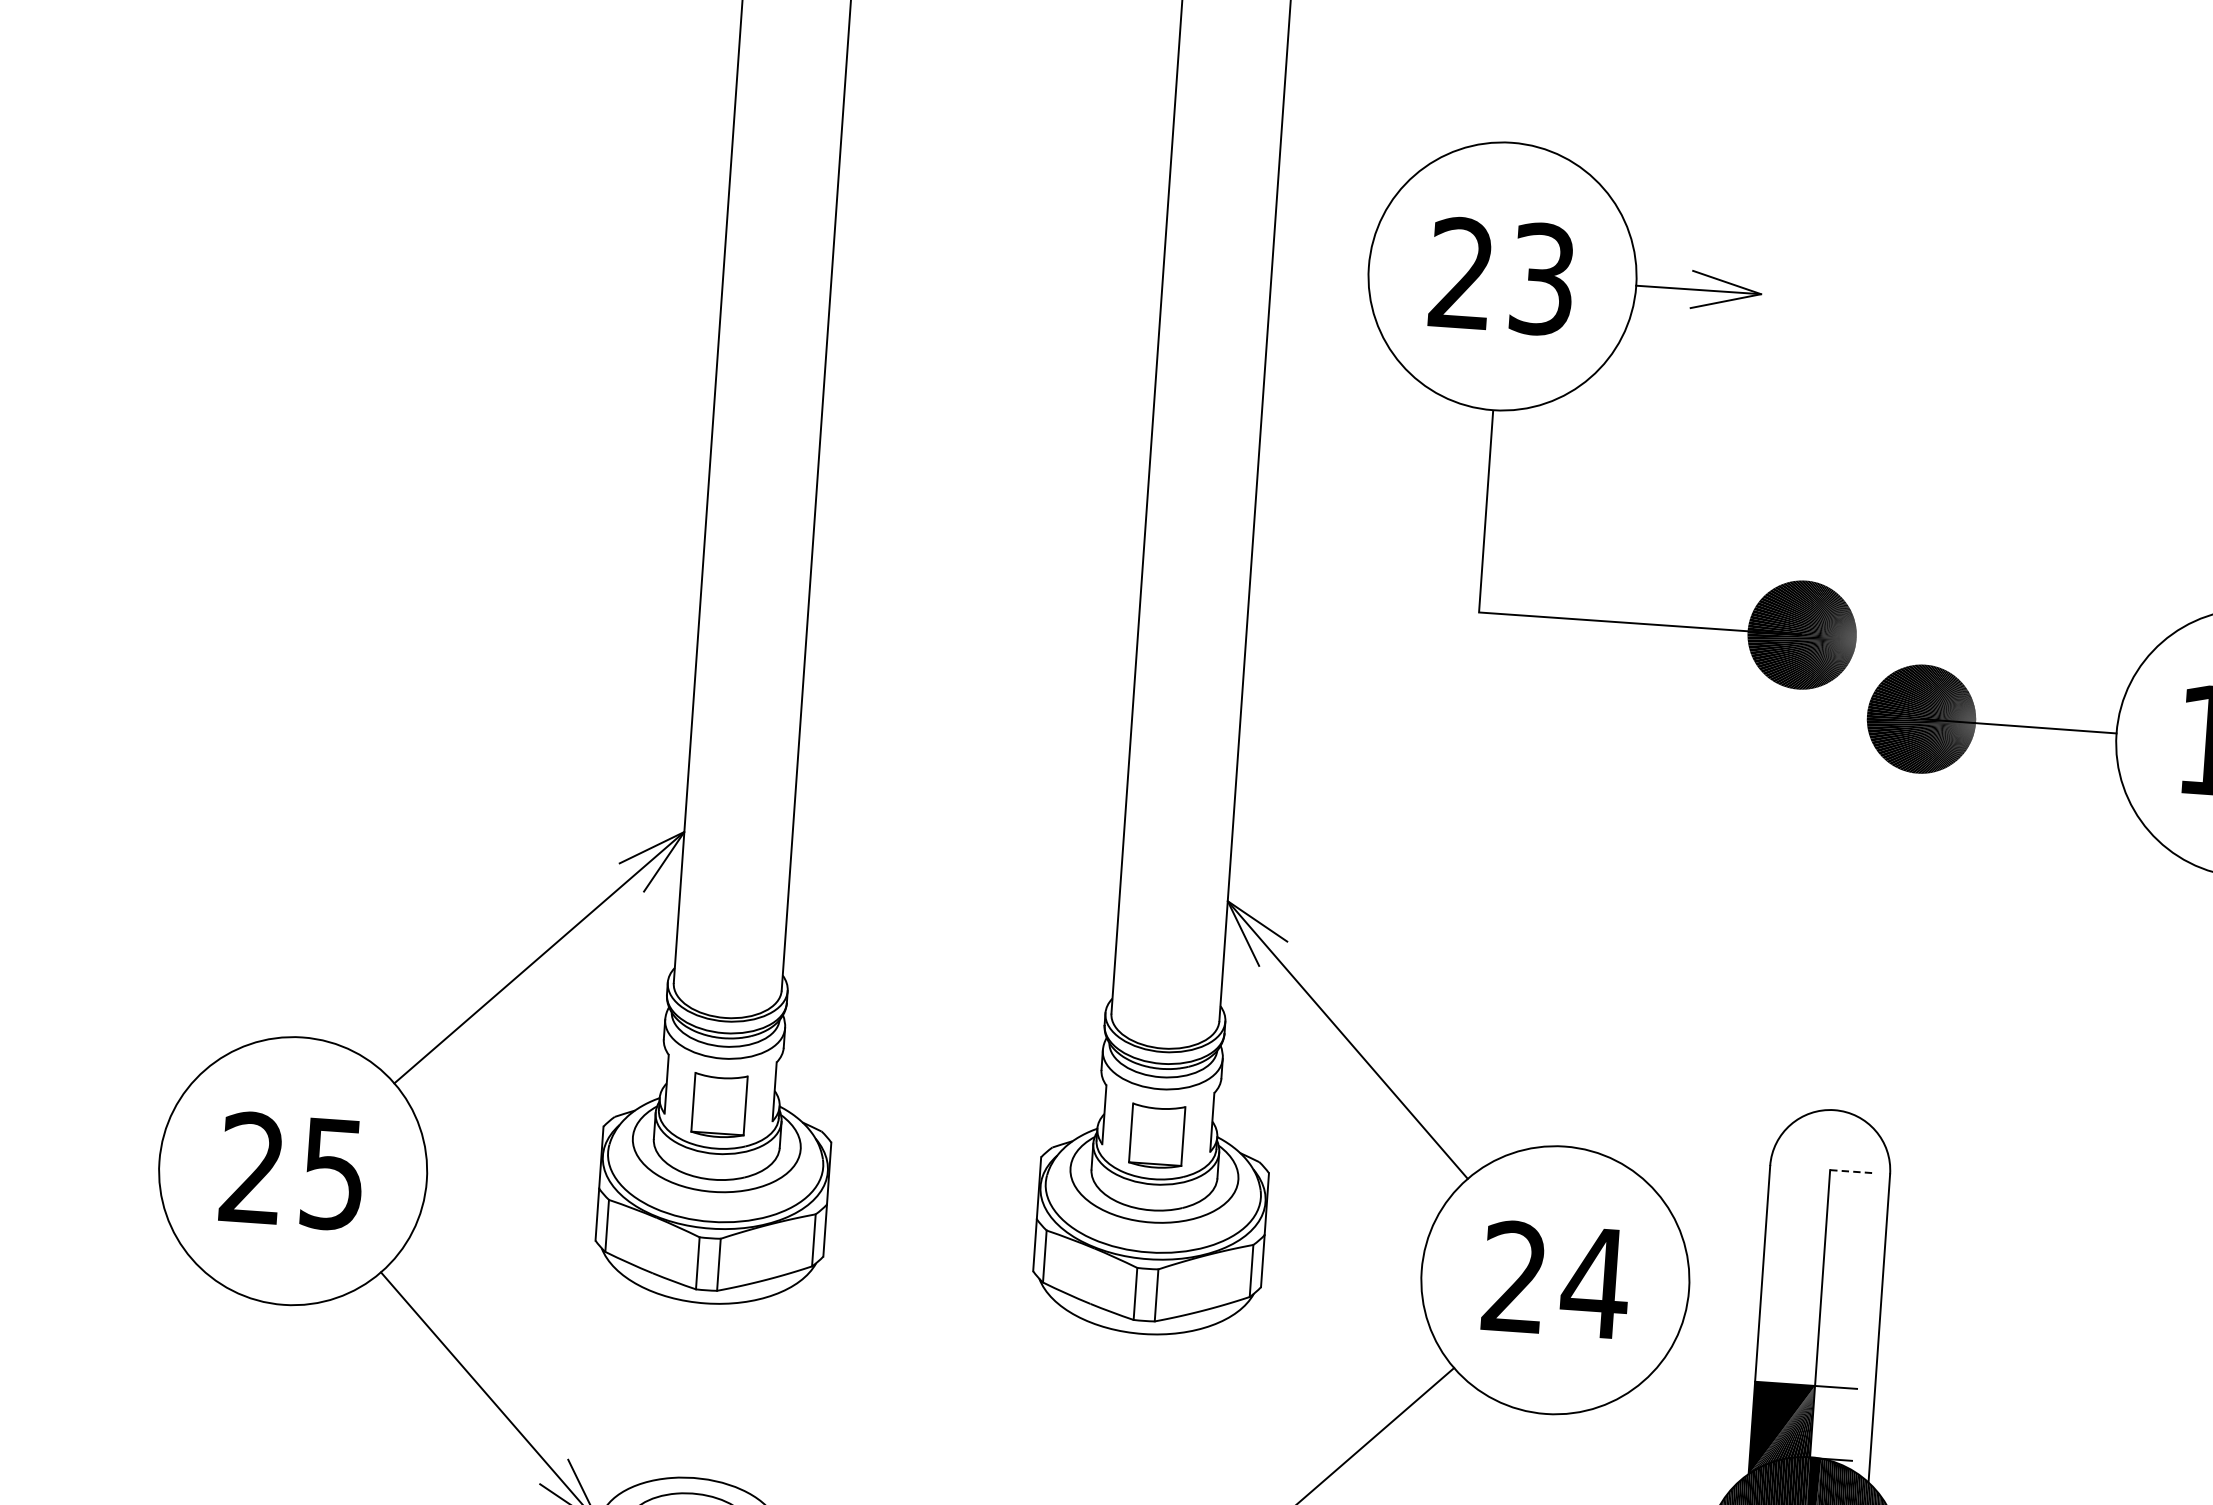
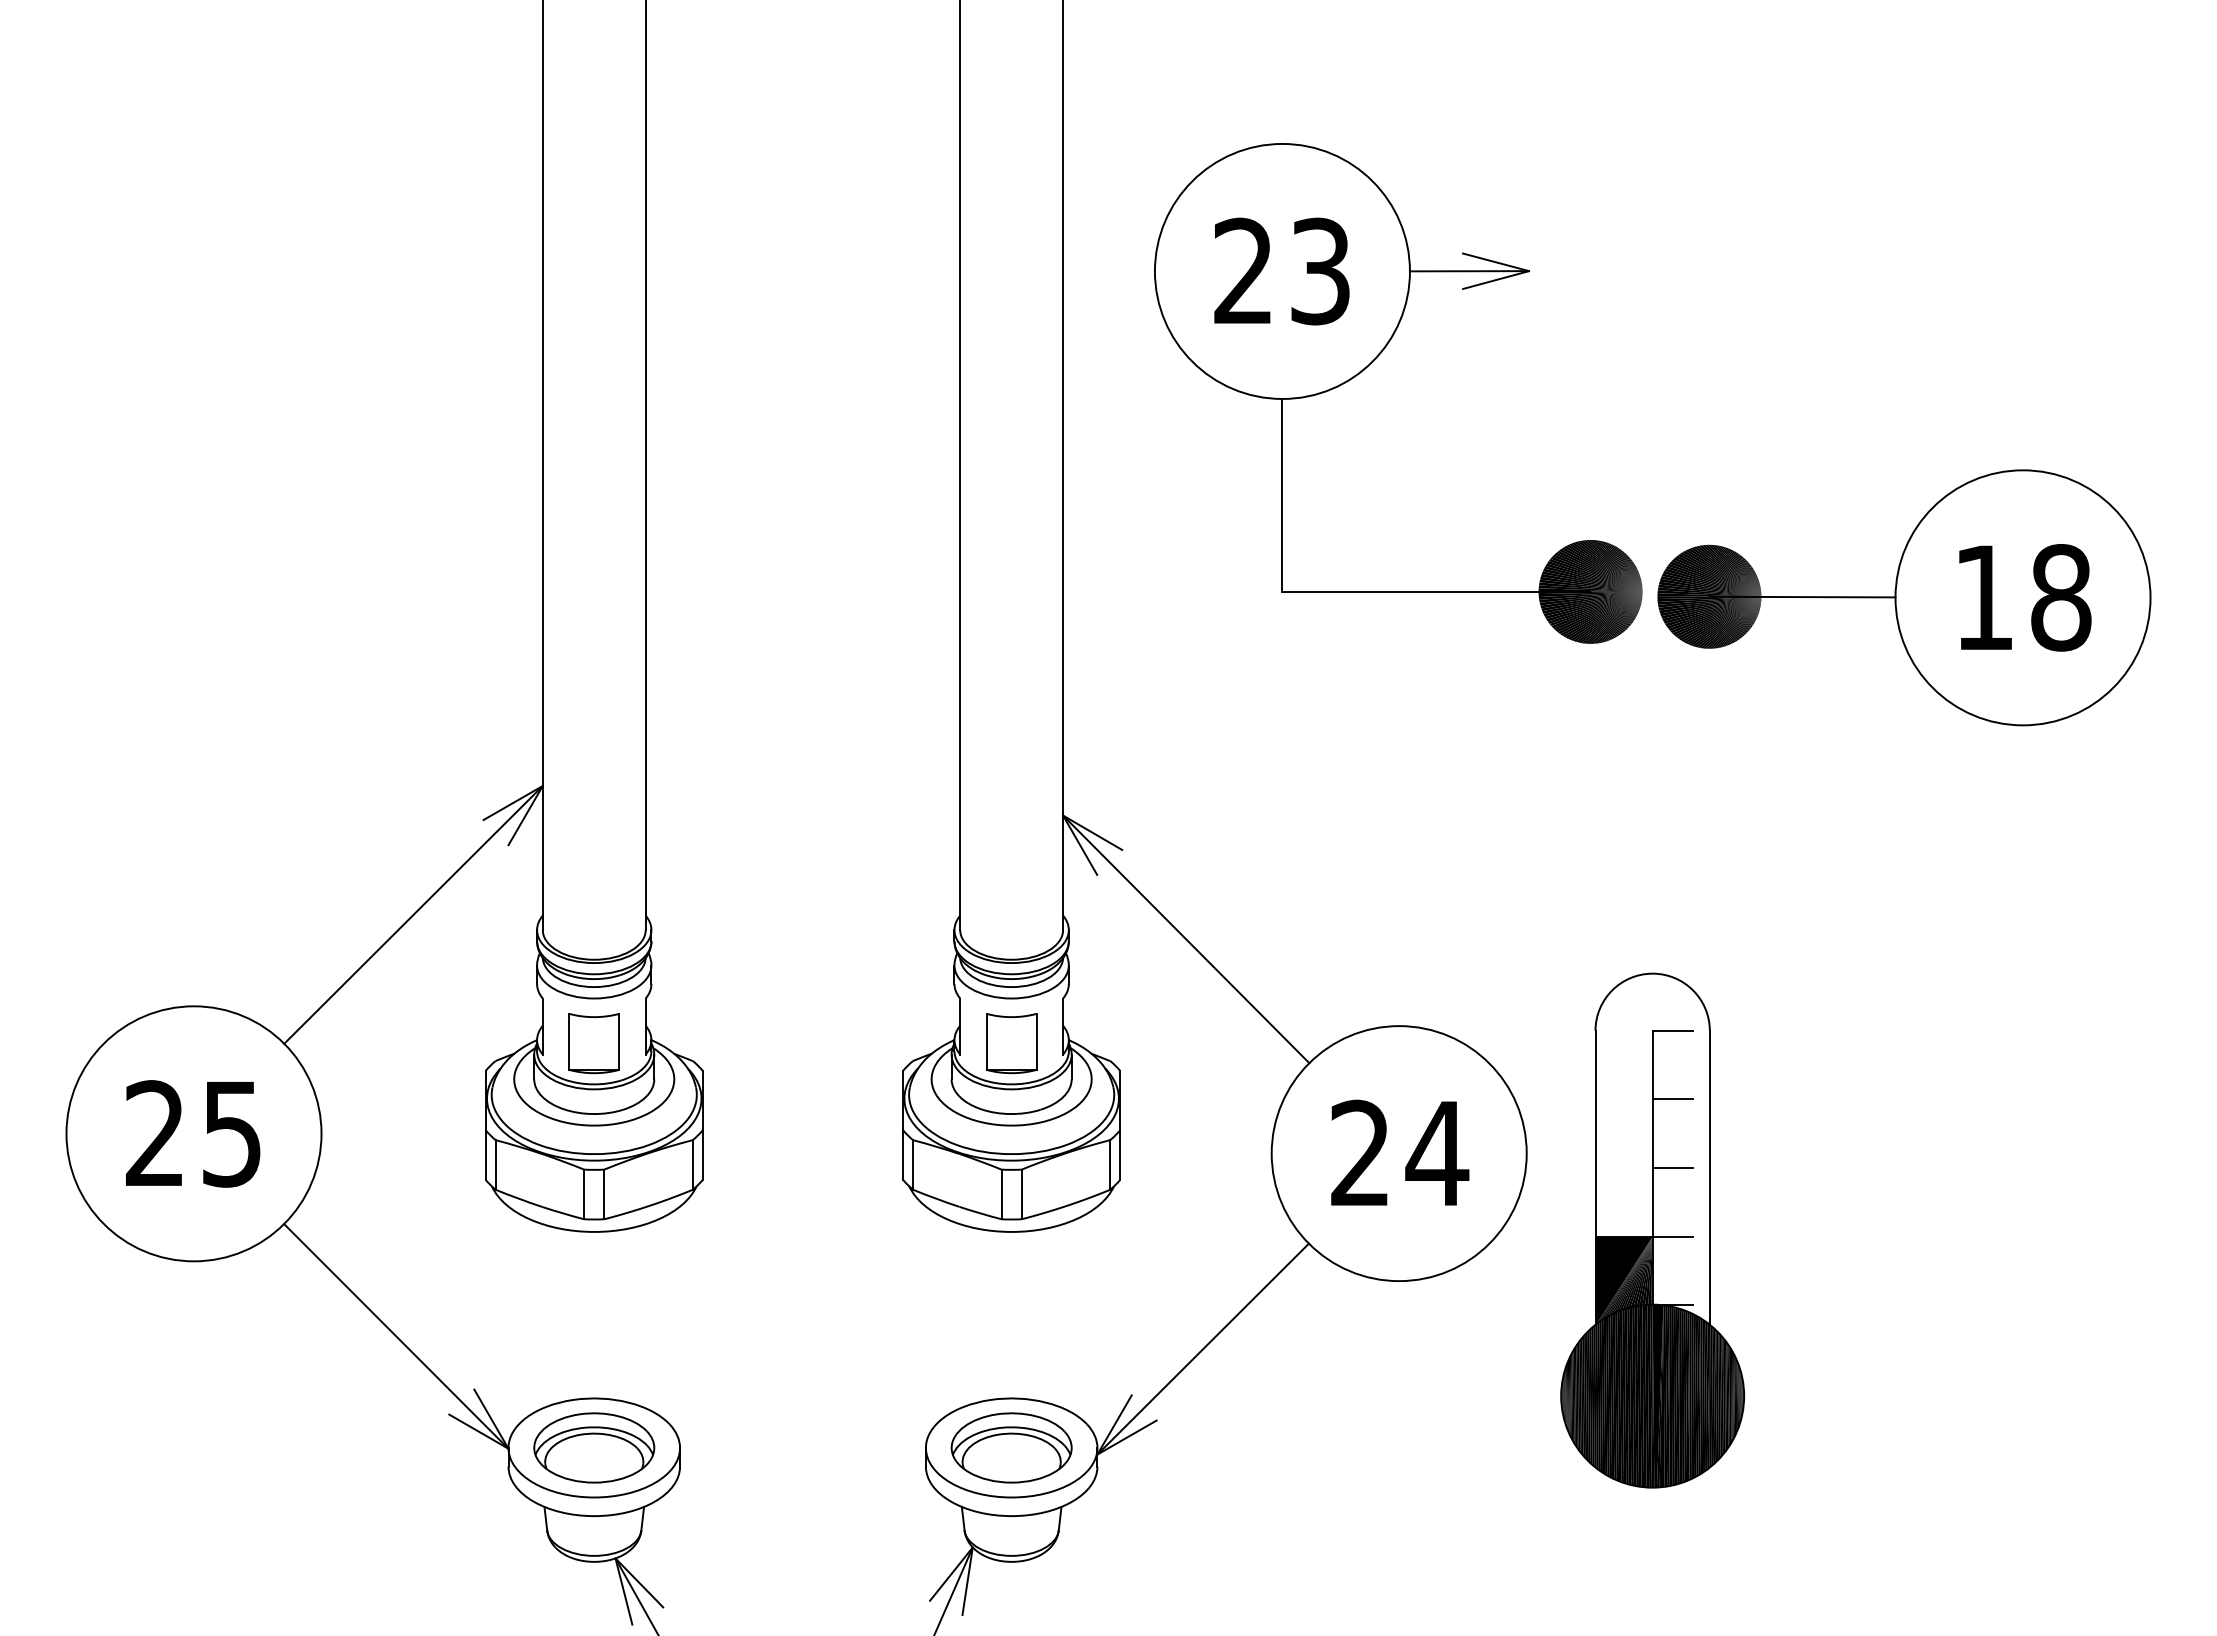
part: (1588, 380) -> (1370, 364), moved
line: (1852, 1171) -> (1673, 1030), dashed -> solid
line: (1845, 1243) -> (1672, 1099), added
line: (1840, 1315) -> (1672, 1168), added

